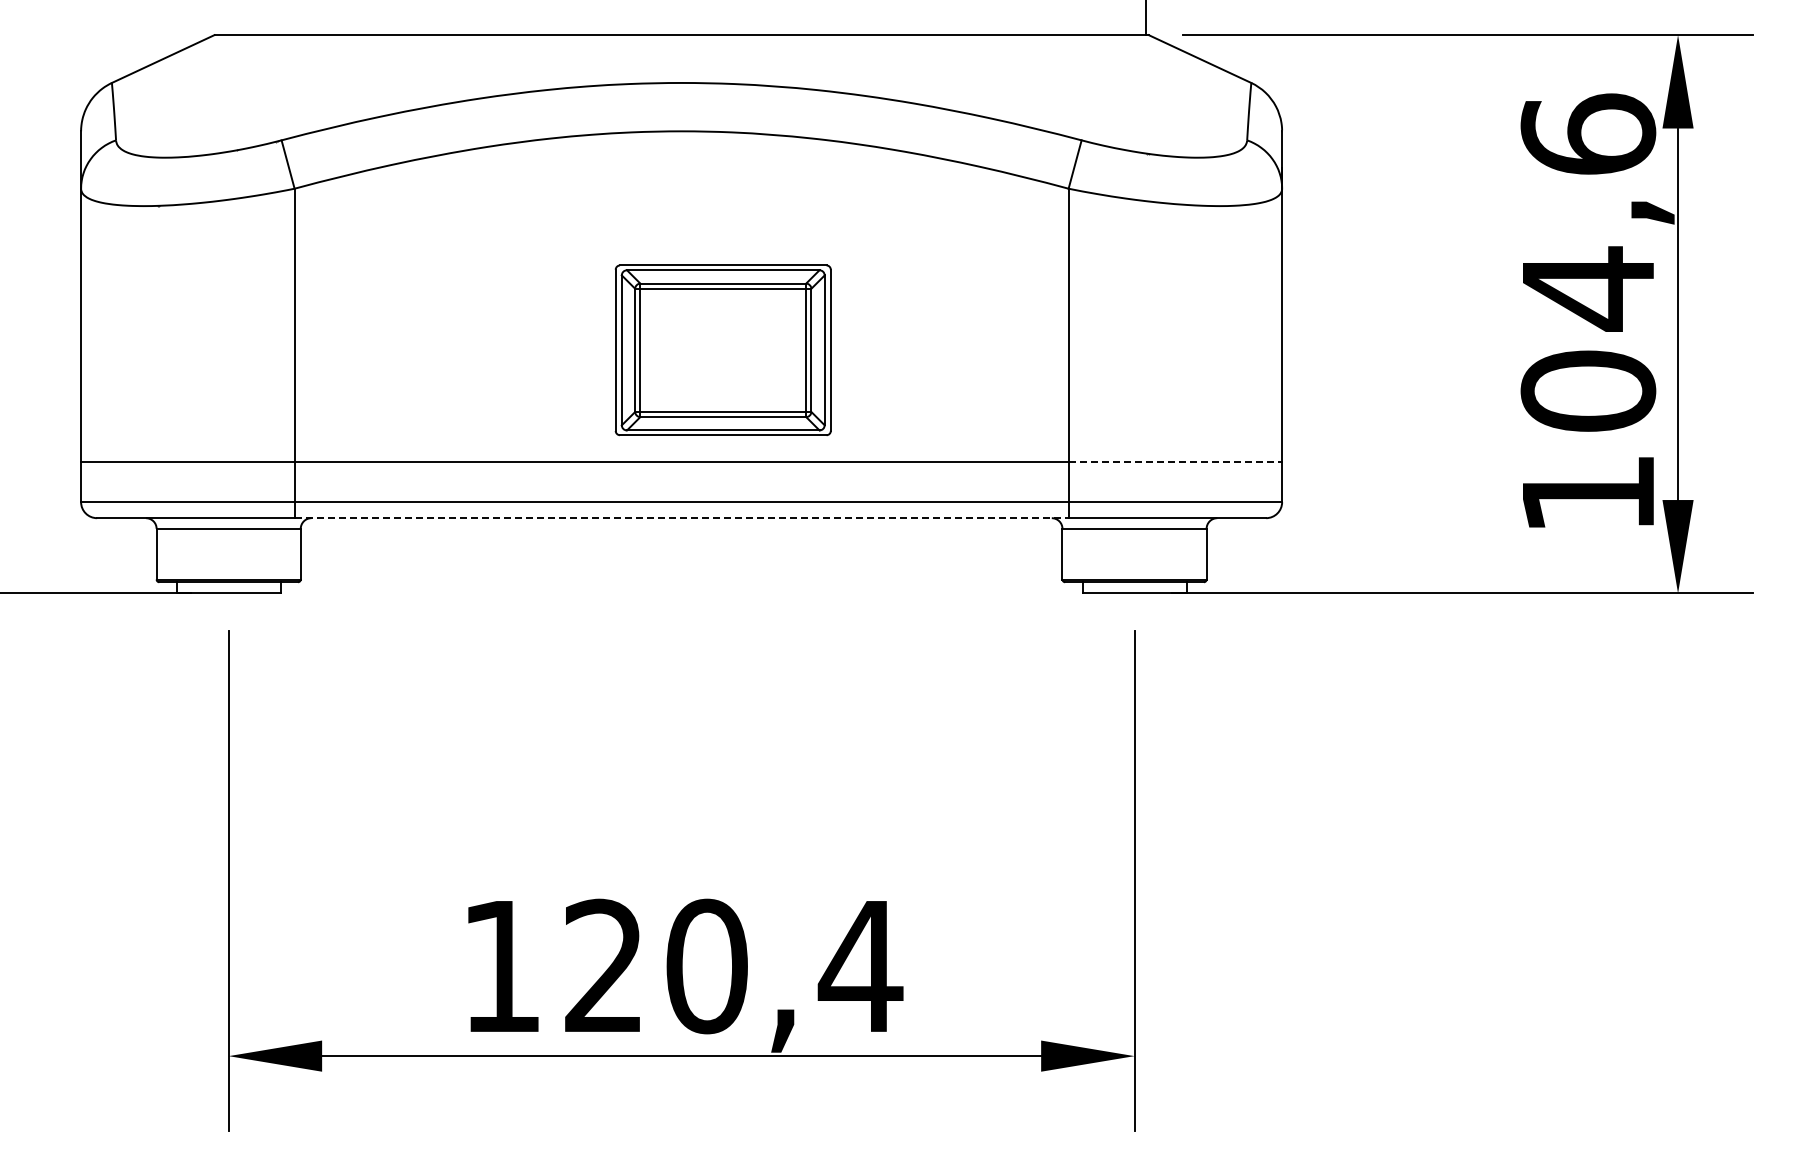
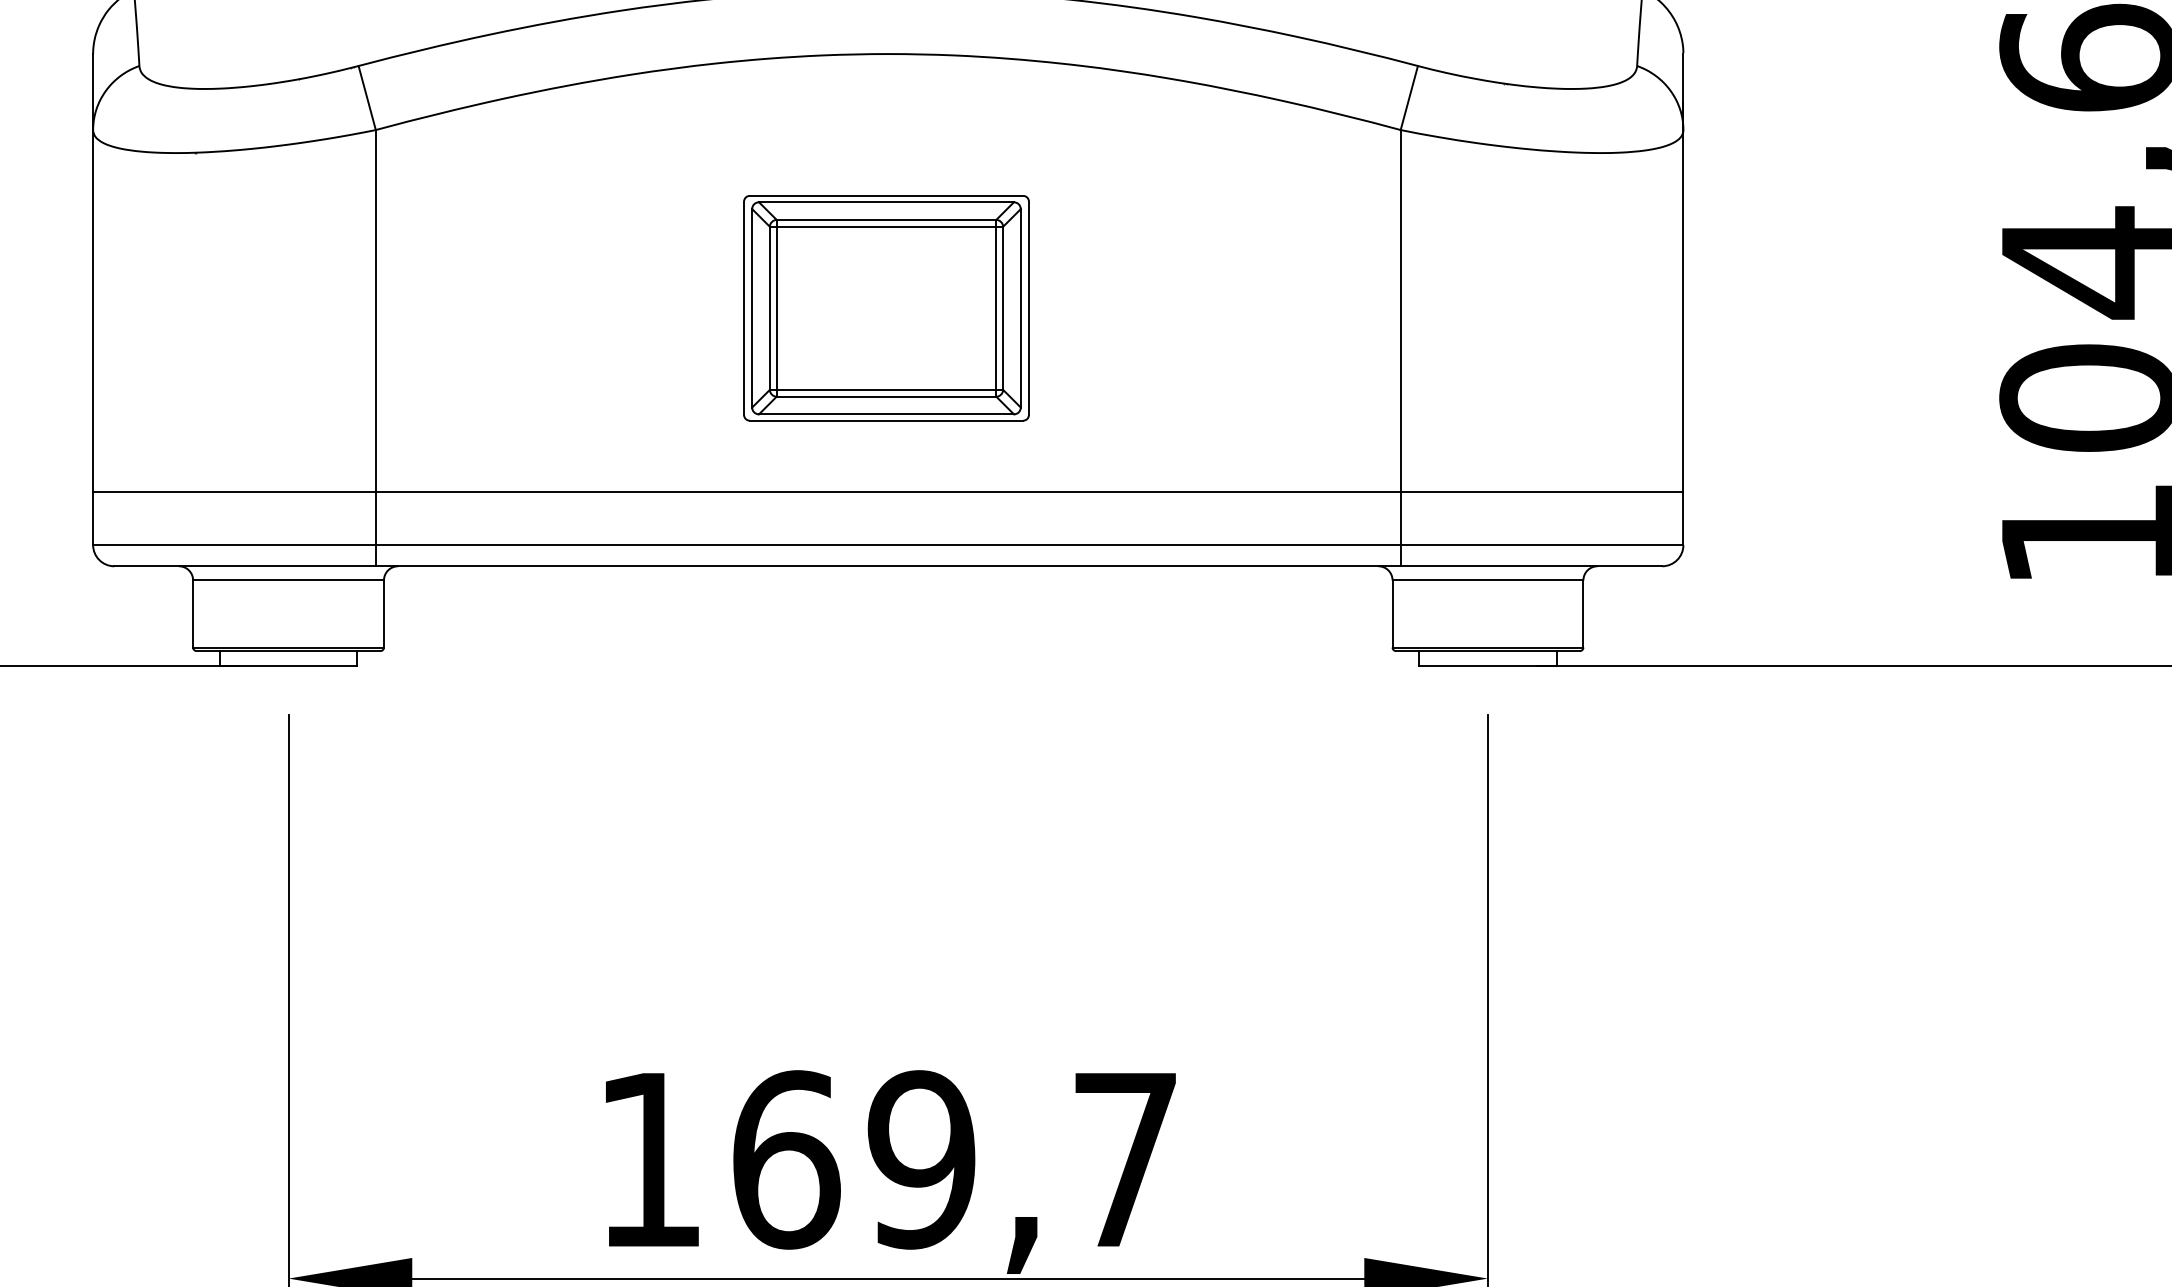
part: (722, 350) -> (885, 308), moved
line: (1175, 462) -> (1542, 492), dashed -> solid
line: (682, 518) -> (889, 566), dashed -> solid
text: (733, 966) -> (956, 1159), 120,4 -> 169,7

